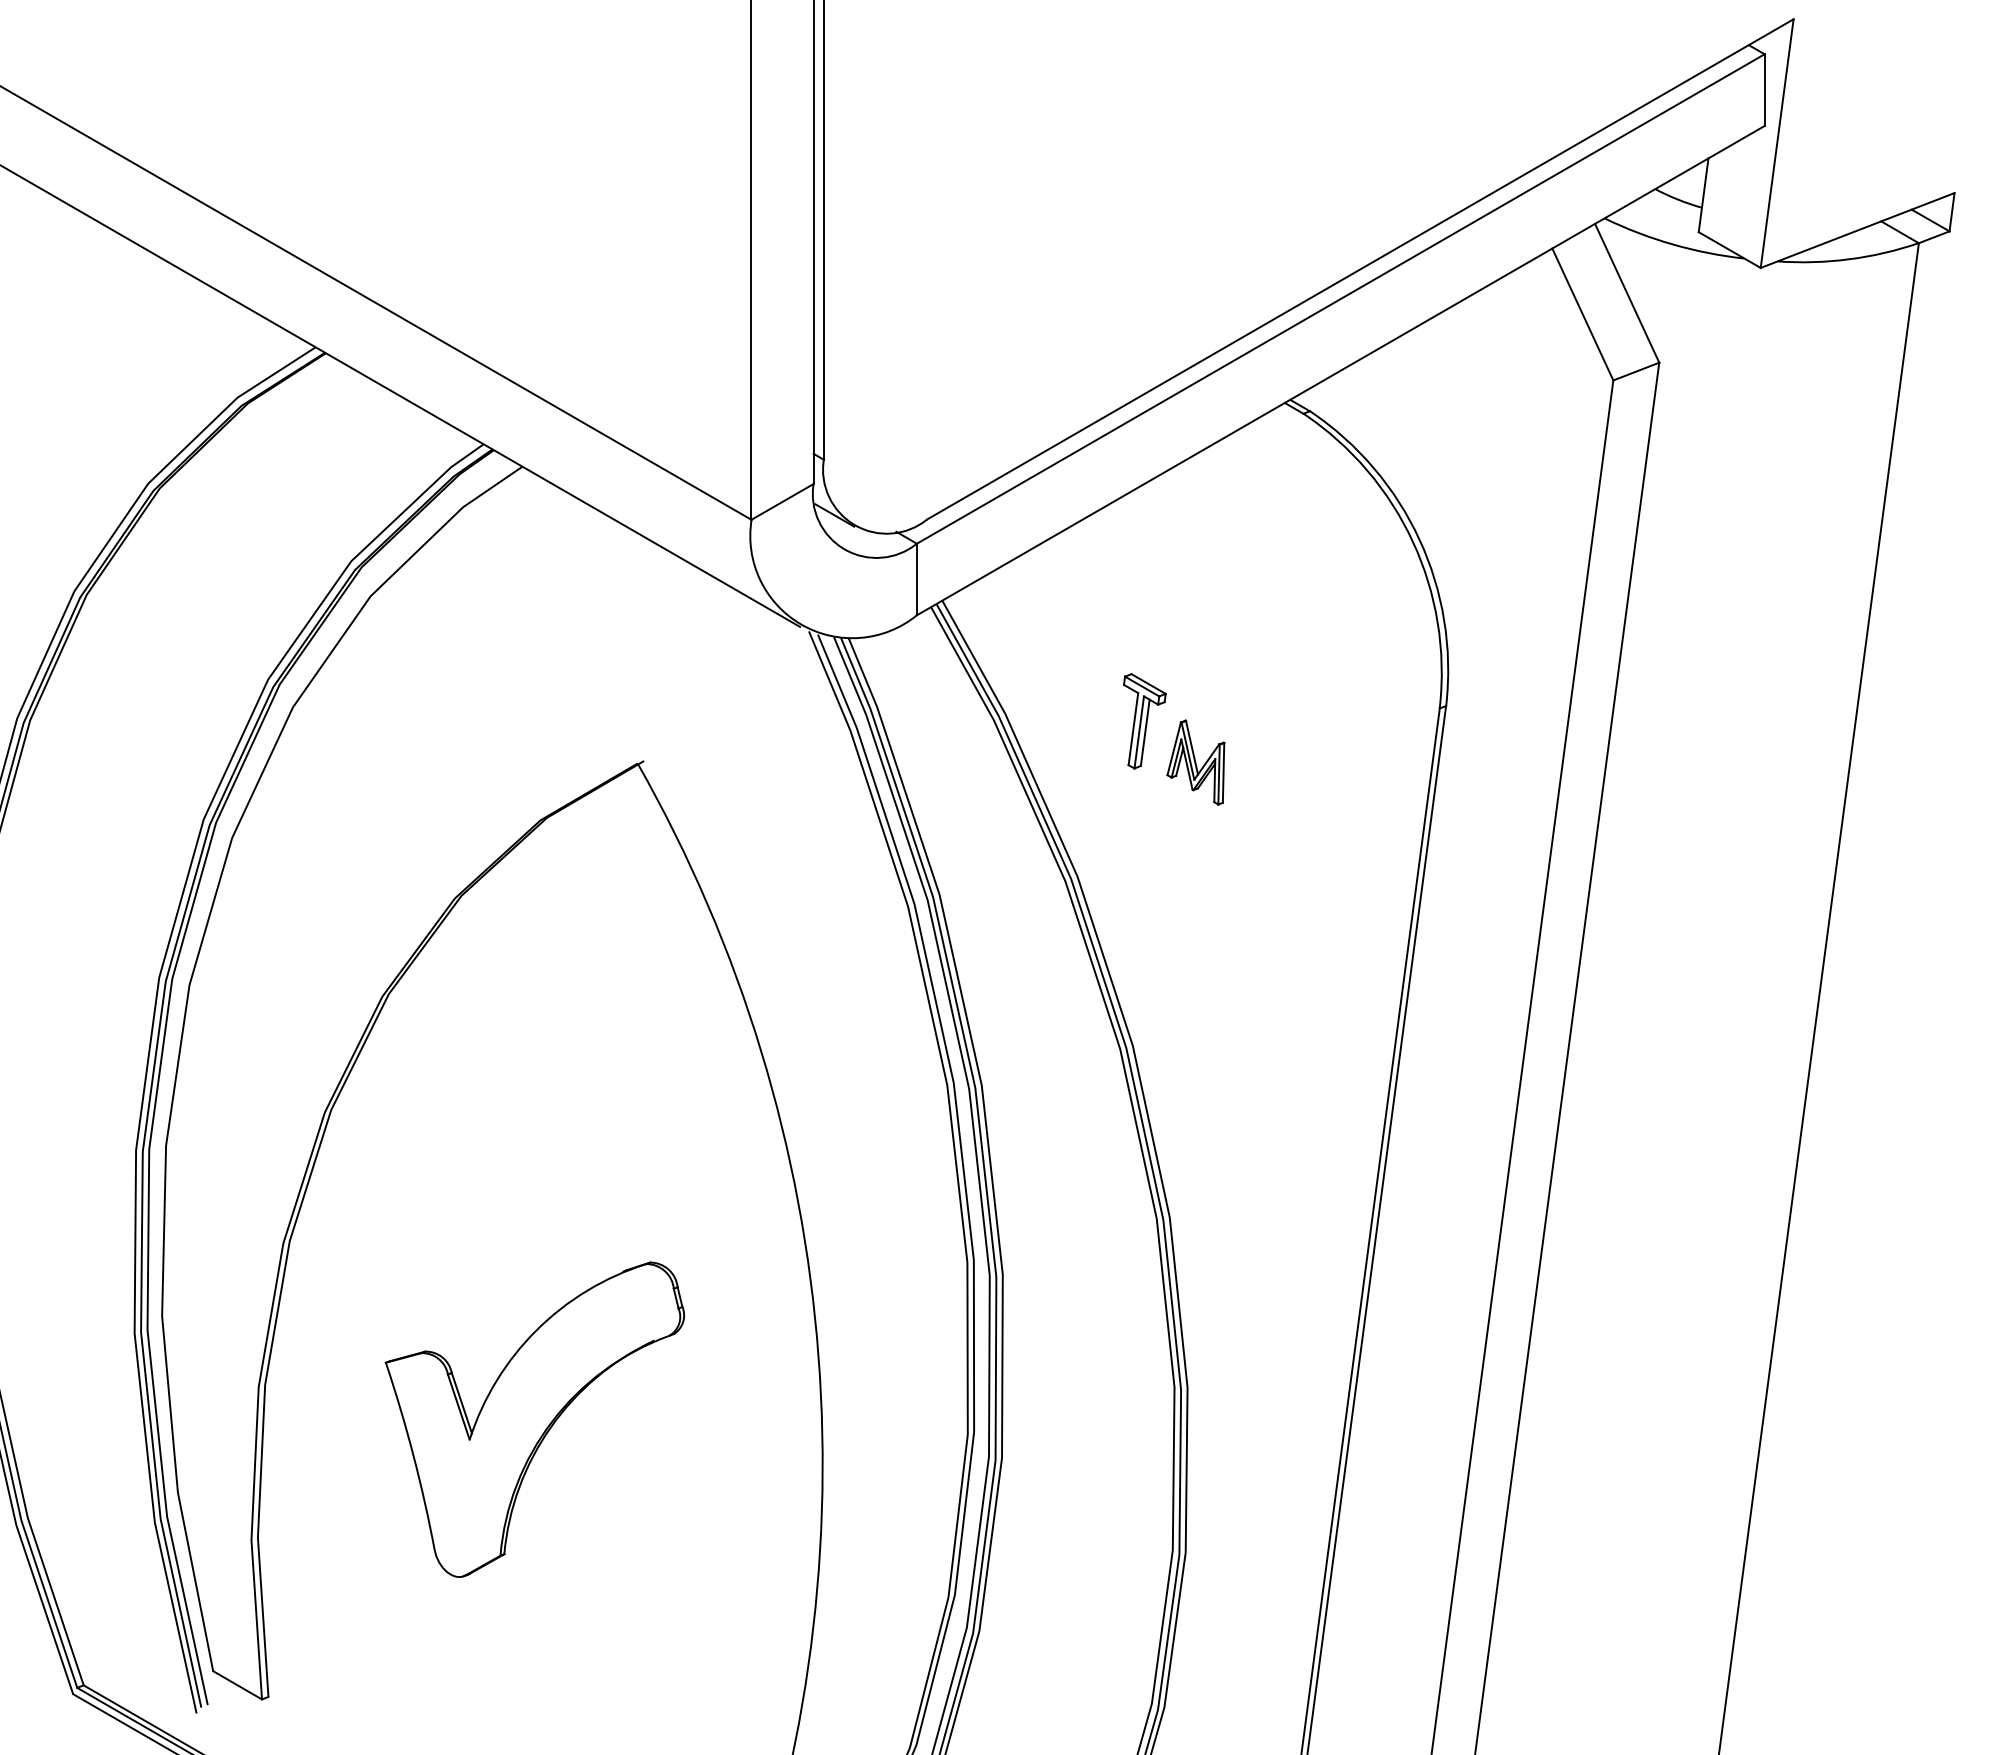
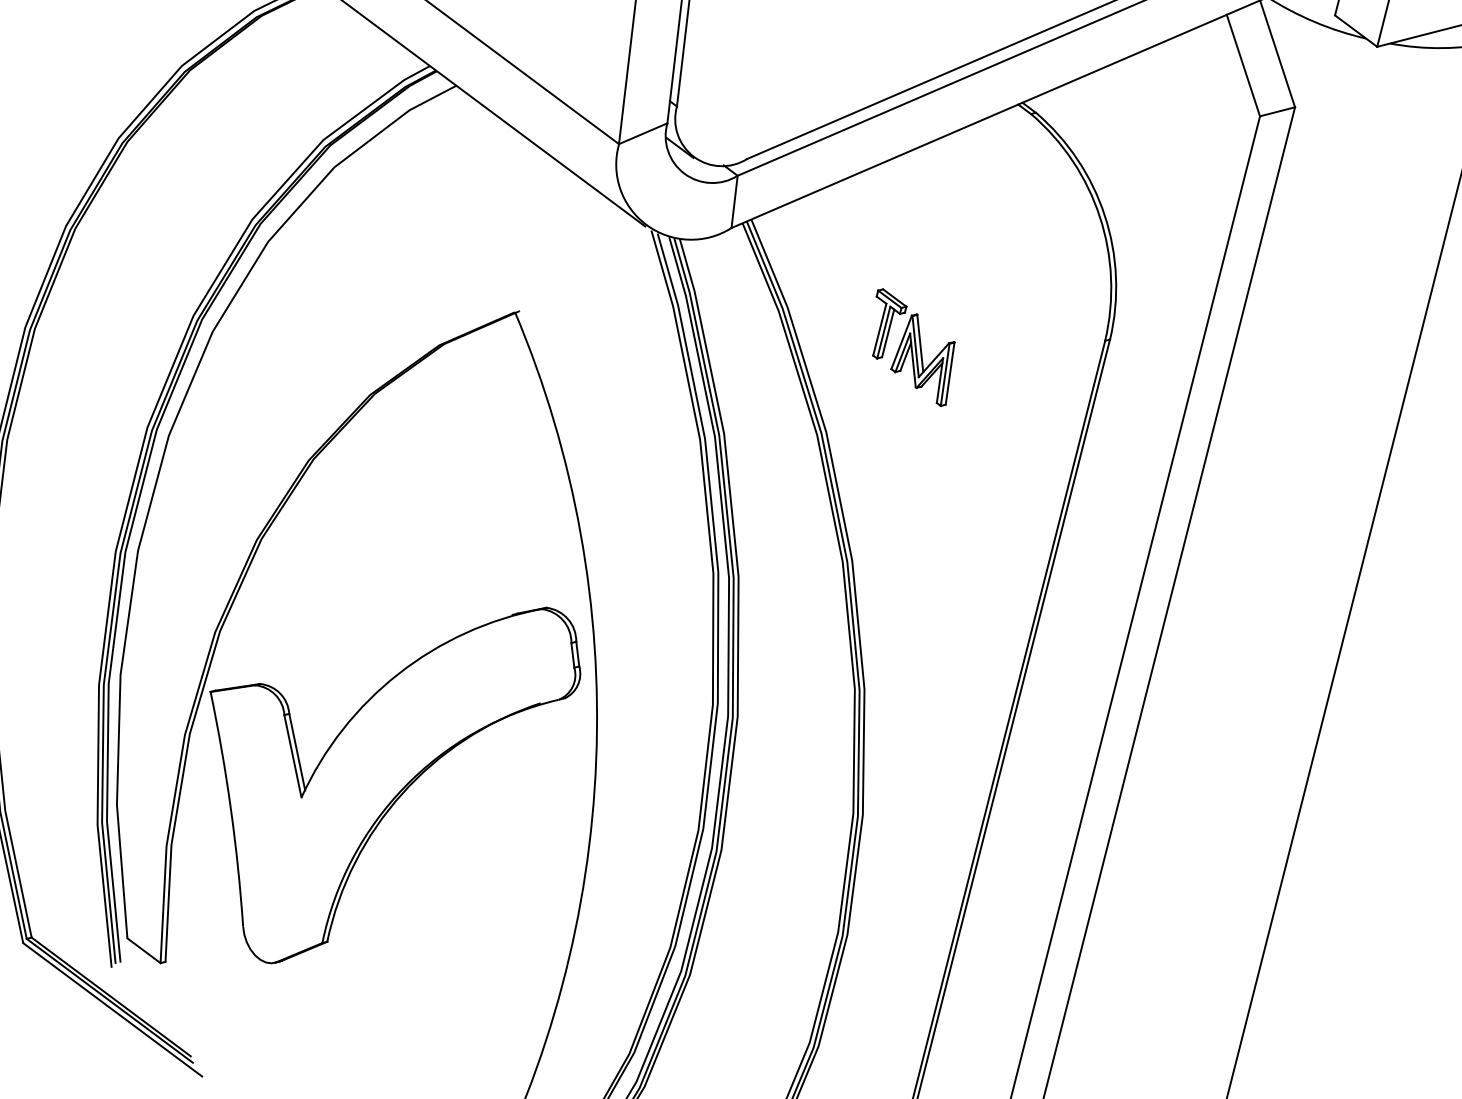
part: (1195, 762) -> (922, 359), size x1.43
part: (534, 1419) -> (383, 782), size x1.67

